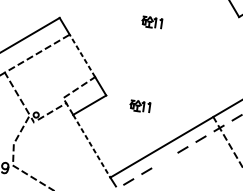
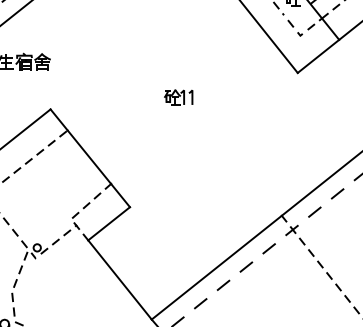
line: (82, 55) -> (89, 156), dashed -> solid
part: (139, 106) -> (178, 215), removed
line: (92, 145) -> (120, 279), dashed -> solid
line: (164, 159) -> (223, 284), added

